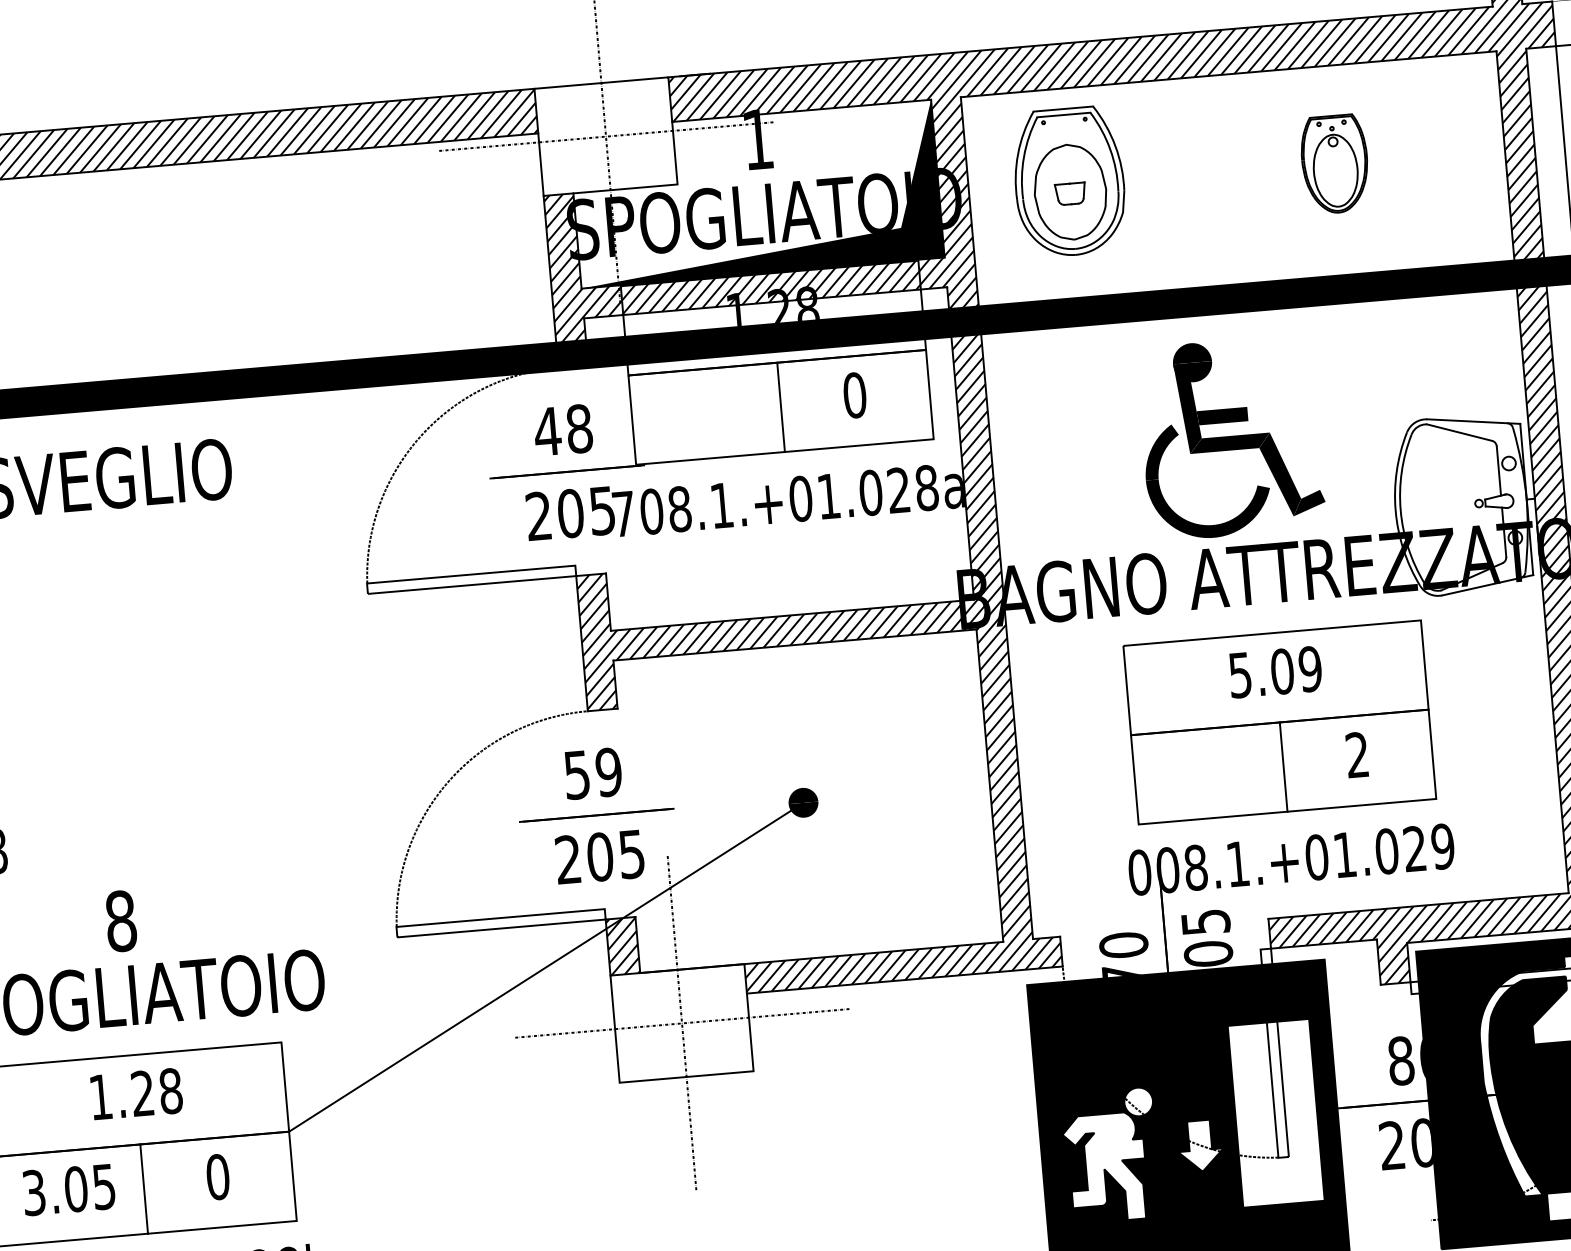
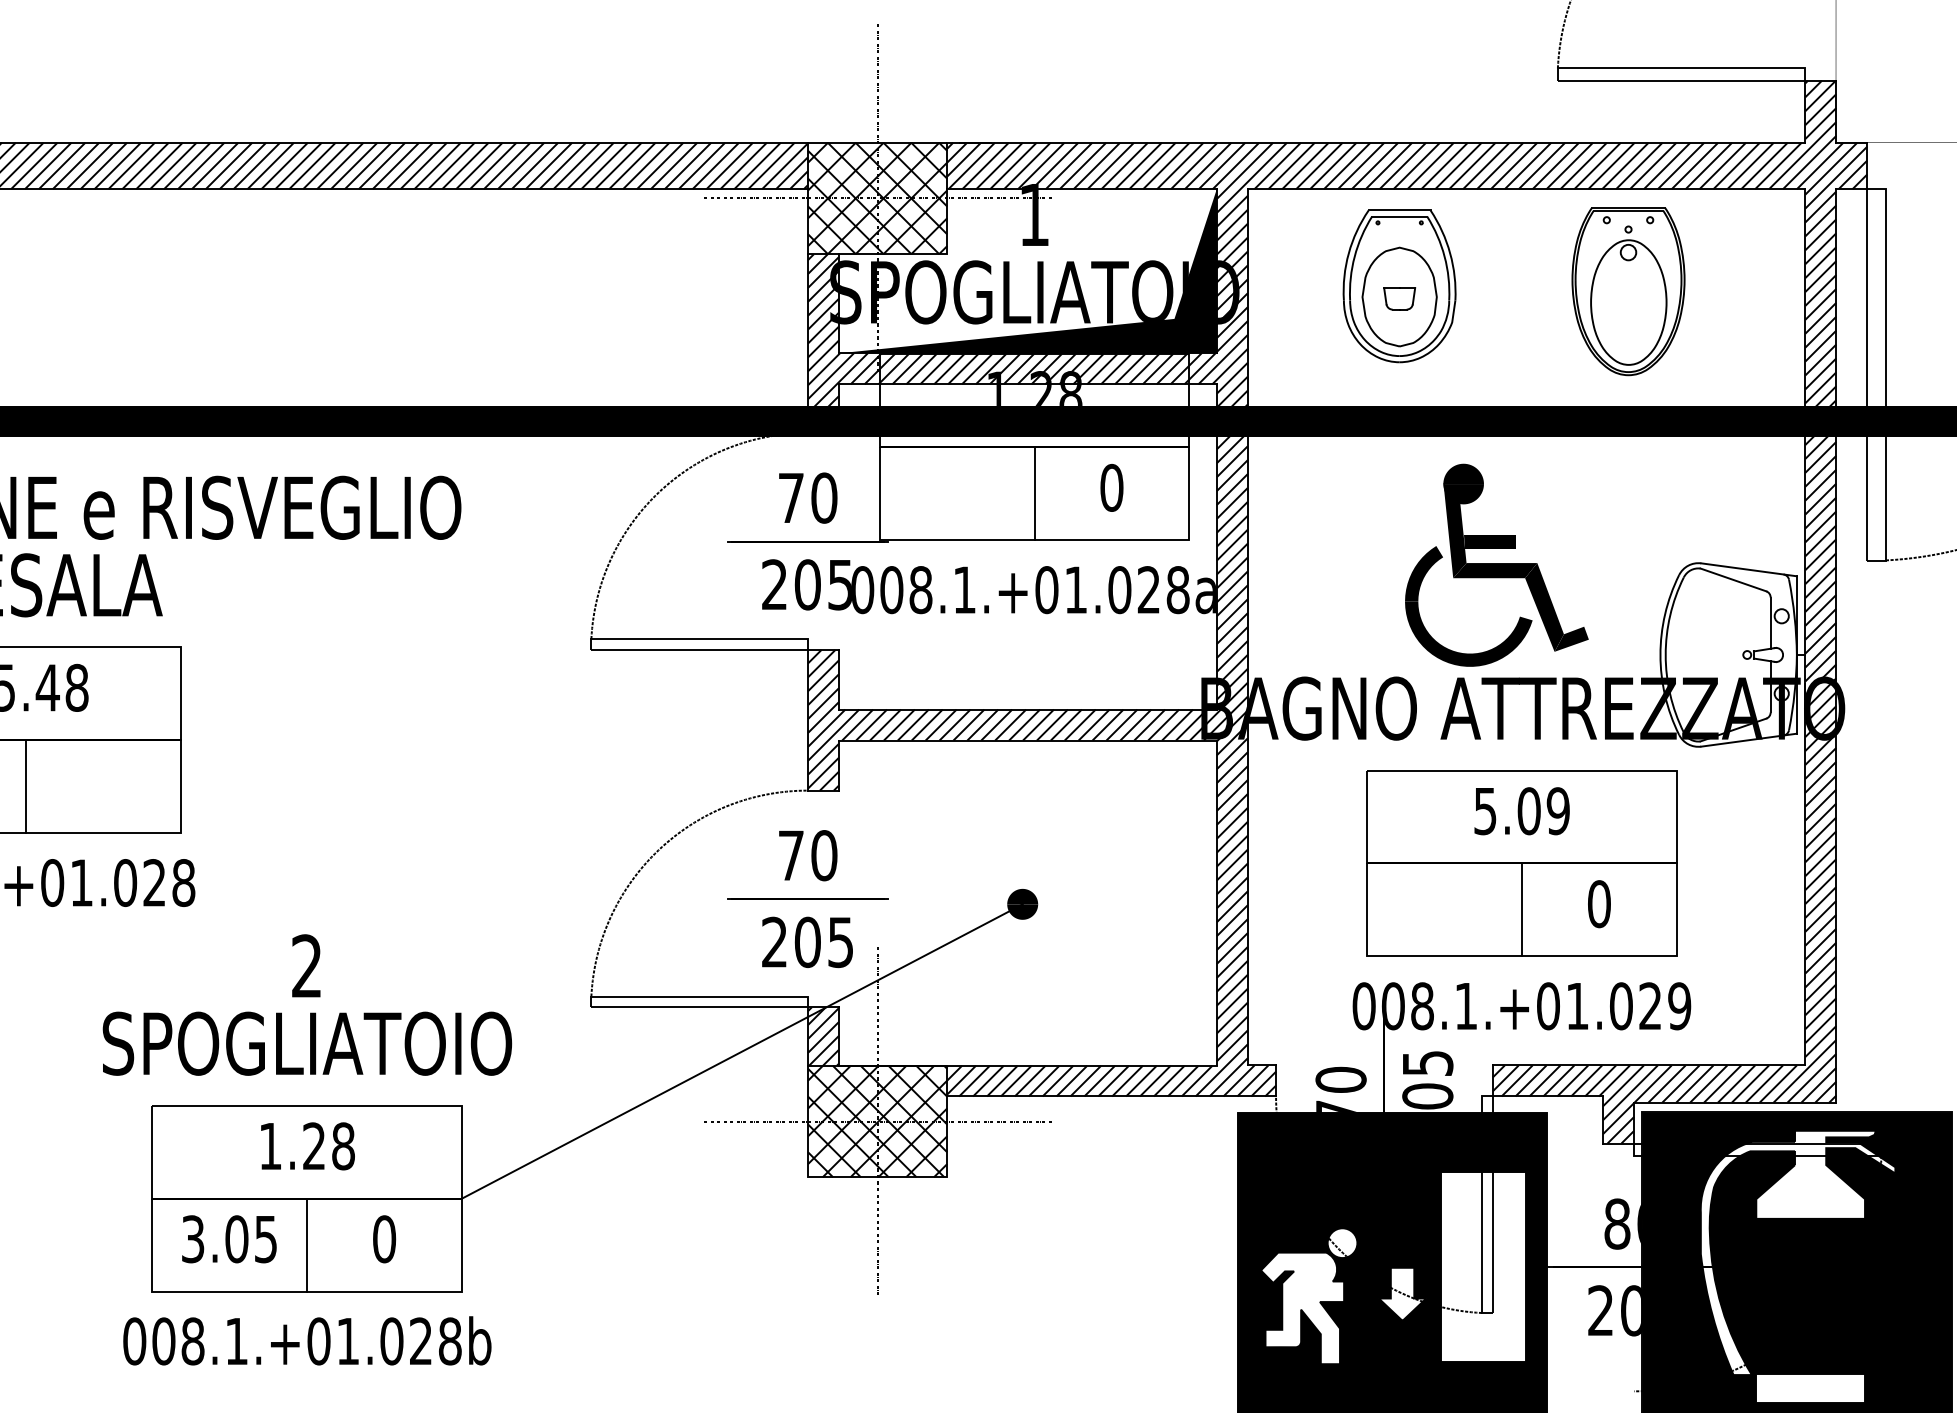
hatch: (605, 136) -> (877, 198), added
part: (1335, 164) -> (1628, 291), size x1.67
part: (1069, 182) -> (1399, 286), moved
text: (563, 429) -> (807, 497), 48 -> 70
text: (623, 514) -> (862, 590), 708.1.+01.028a -> 008.1.+01.028a
text: (1357, 755) -> (1599, 904), 2 -> 0
text: (592, 773) -> (807, 855), 59 -> 70
text: (120, 921) -> (306, 966), 8 -> 2
hatch: (681, 1023) -> (877, 1121), added

